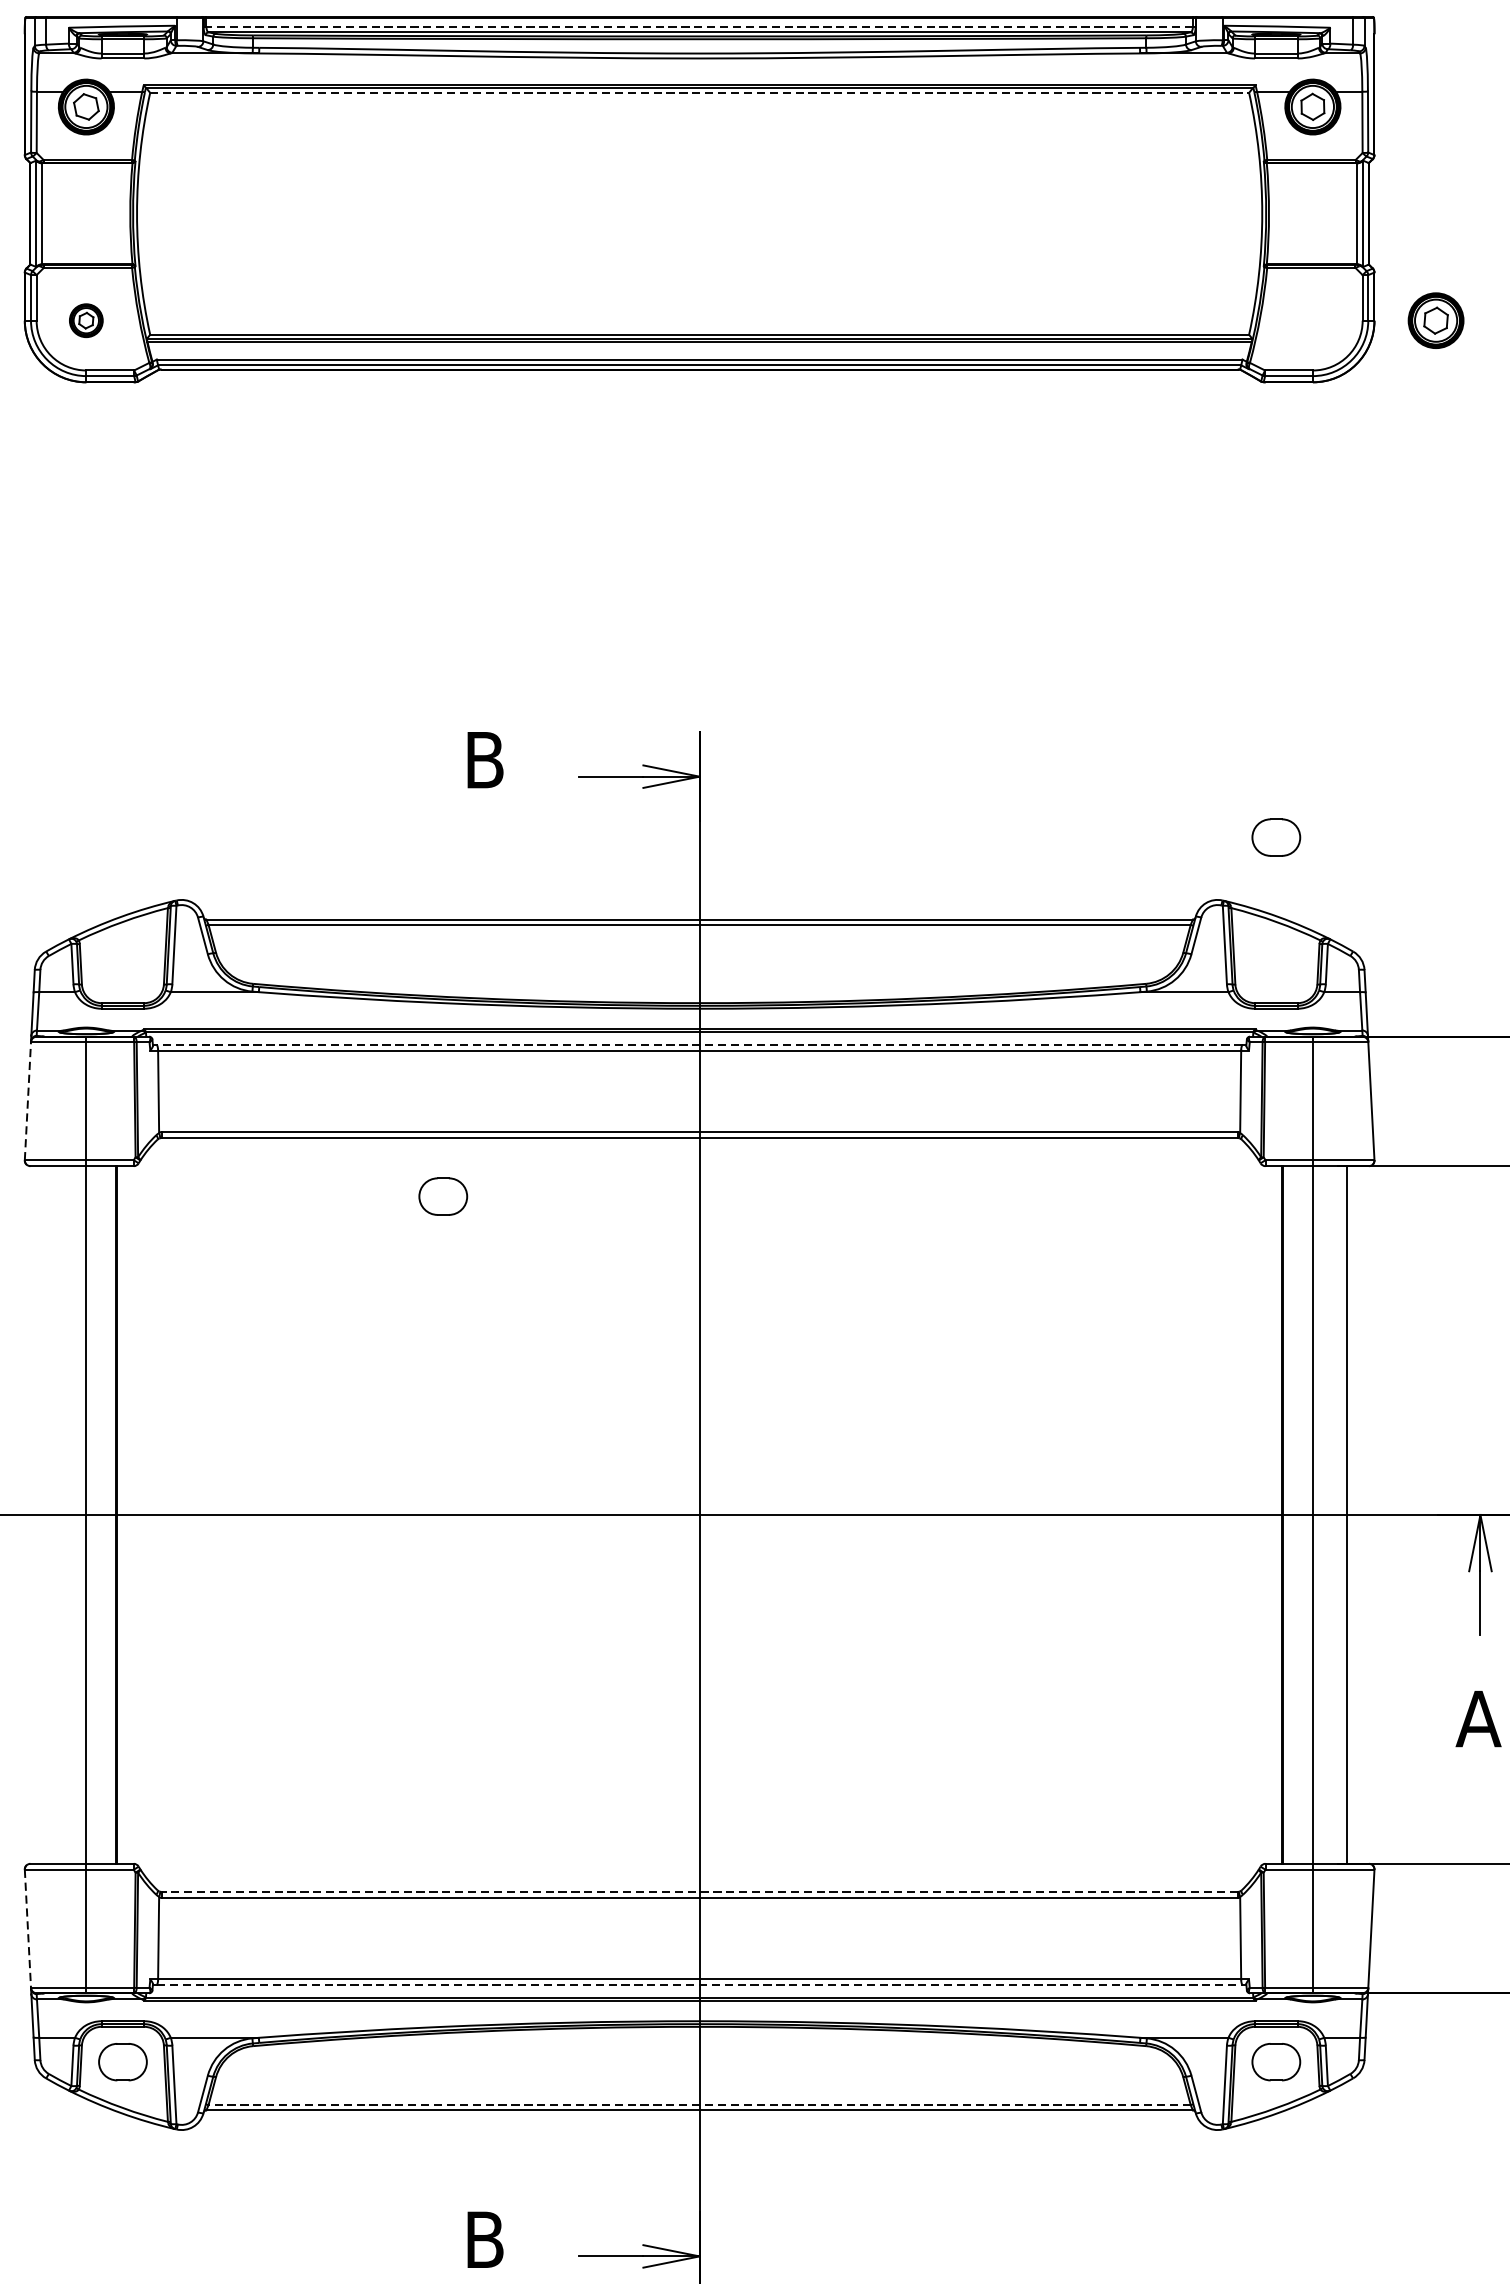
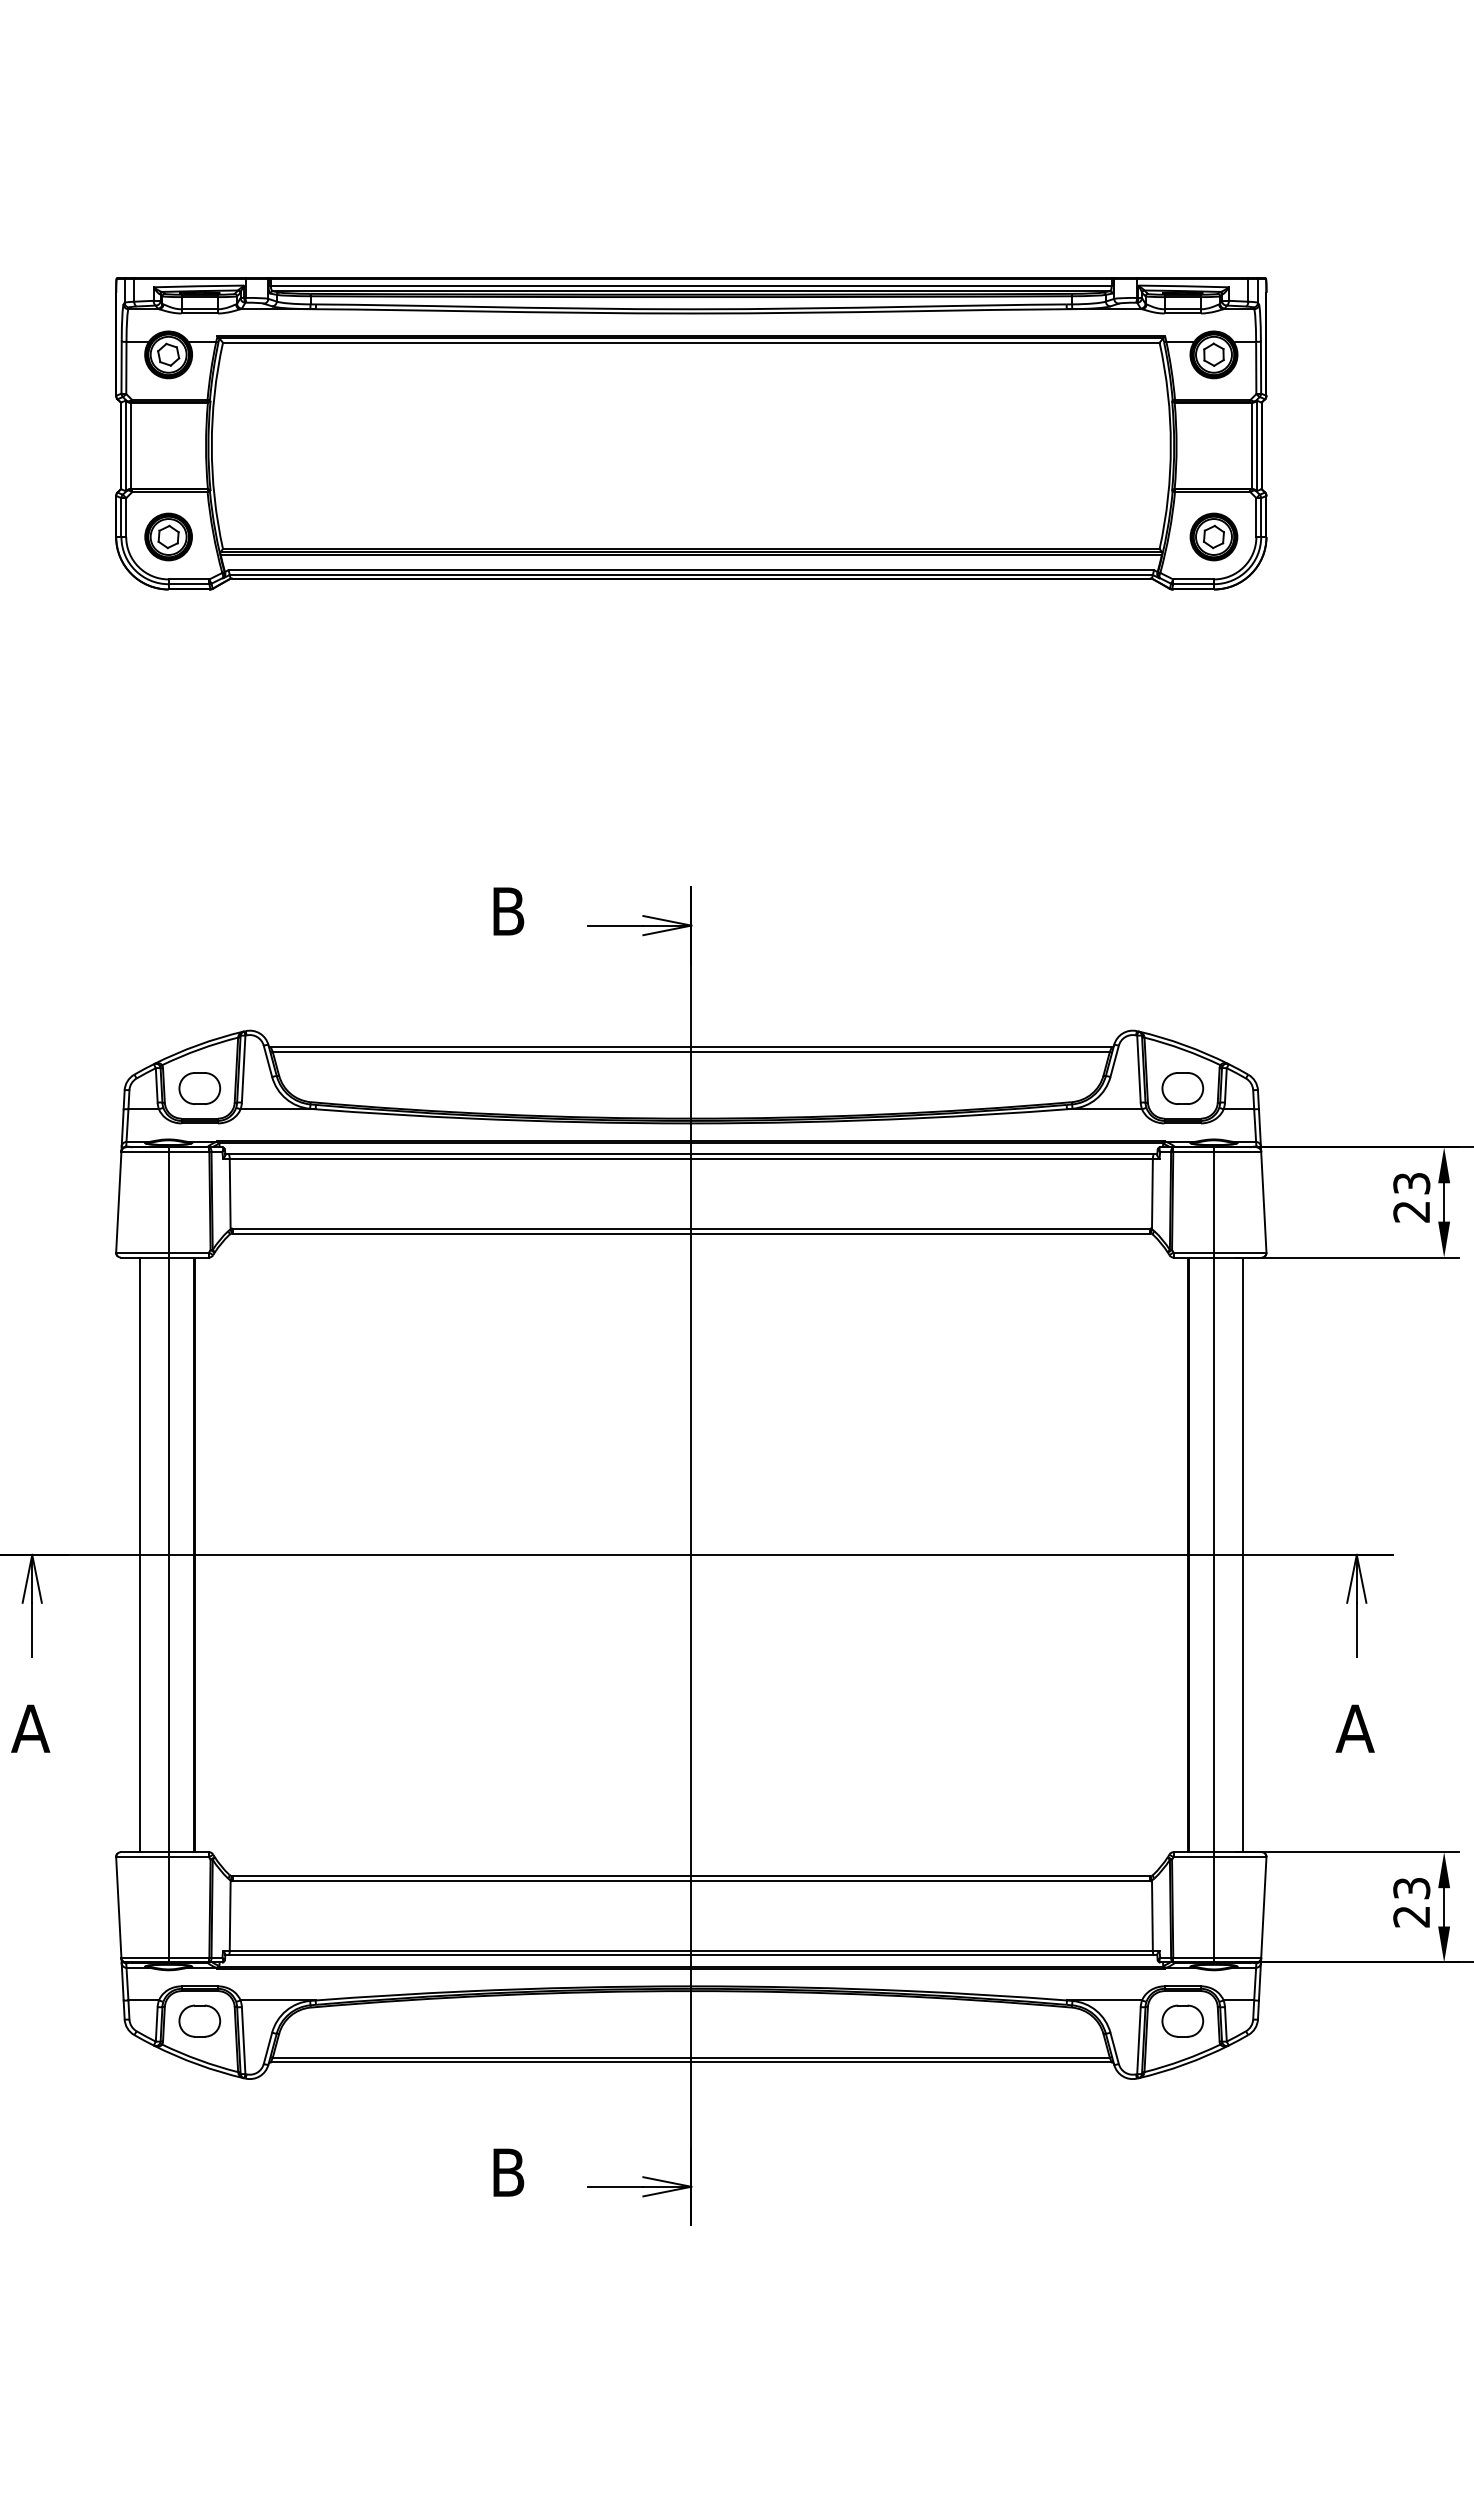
line: (698, 26) -> (690, 286), dashed -> solid
line: (699, 92) -> (691, 342), dashed -> solid
part: (86, 320) -> (168, 536), size x1.67
part: (1435, 320) -> (1213, 536), moved
part: (1275, 837) -> (1182, 1088), moved
line: (699, 1045) -> (691, 1154), dashed -> solid
line: (27, 1100) -> (118, 1201), dashed -> solid
part: (442, 1196) -> (199, 1088), moved
line: (52, 1514) -> (139, 1554), added
line: (699, 1892) -> (691, 1876), dashed -> solid
line: (27, 1929) -> (118, 1908), dashed -> solid
line: (699, 1985) -> (691, 1955), dashed -> solid
line: (699, 2104) -> (691, 2057), dashed -> solid

